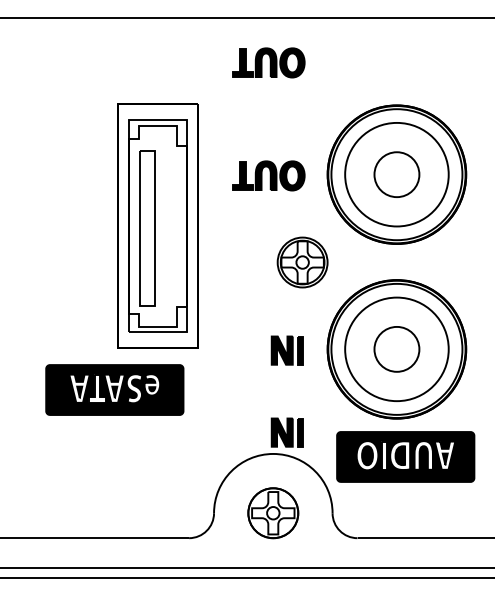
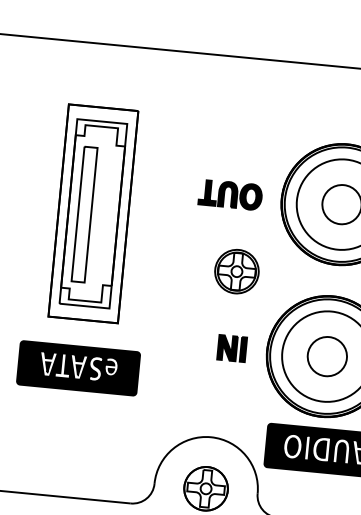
part: (268, 62) -> (239, 96), removed
part: (157, 225) -> (93, 213), moved
part: (302, 262) -> (236, 271), moved
part: (286, 432) -> (224, 419), removed

